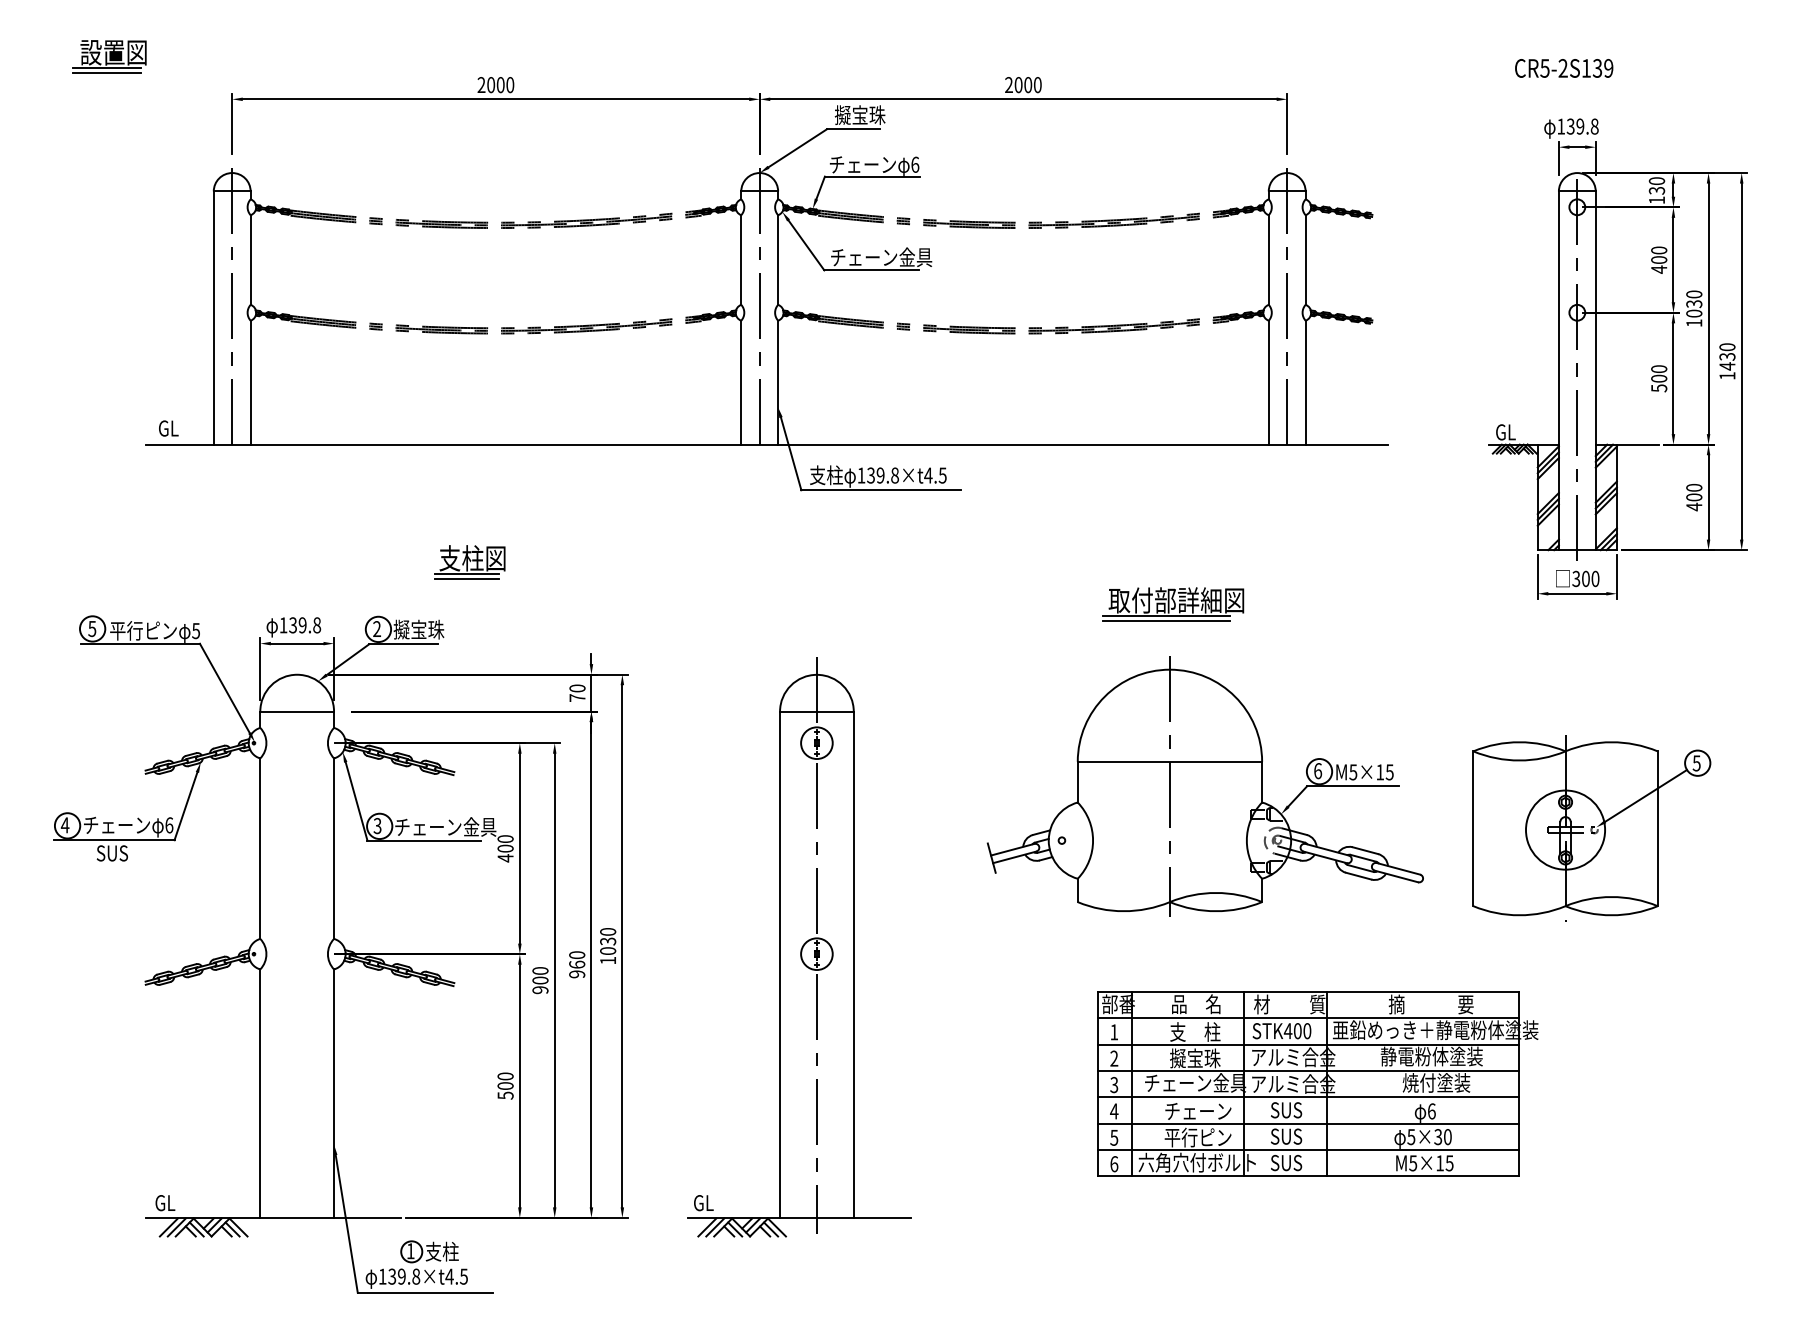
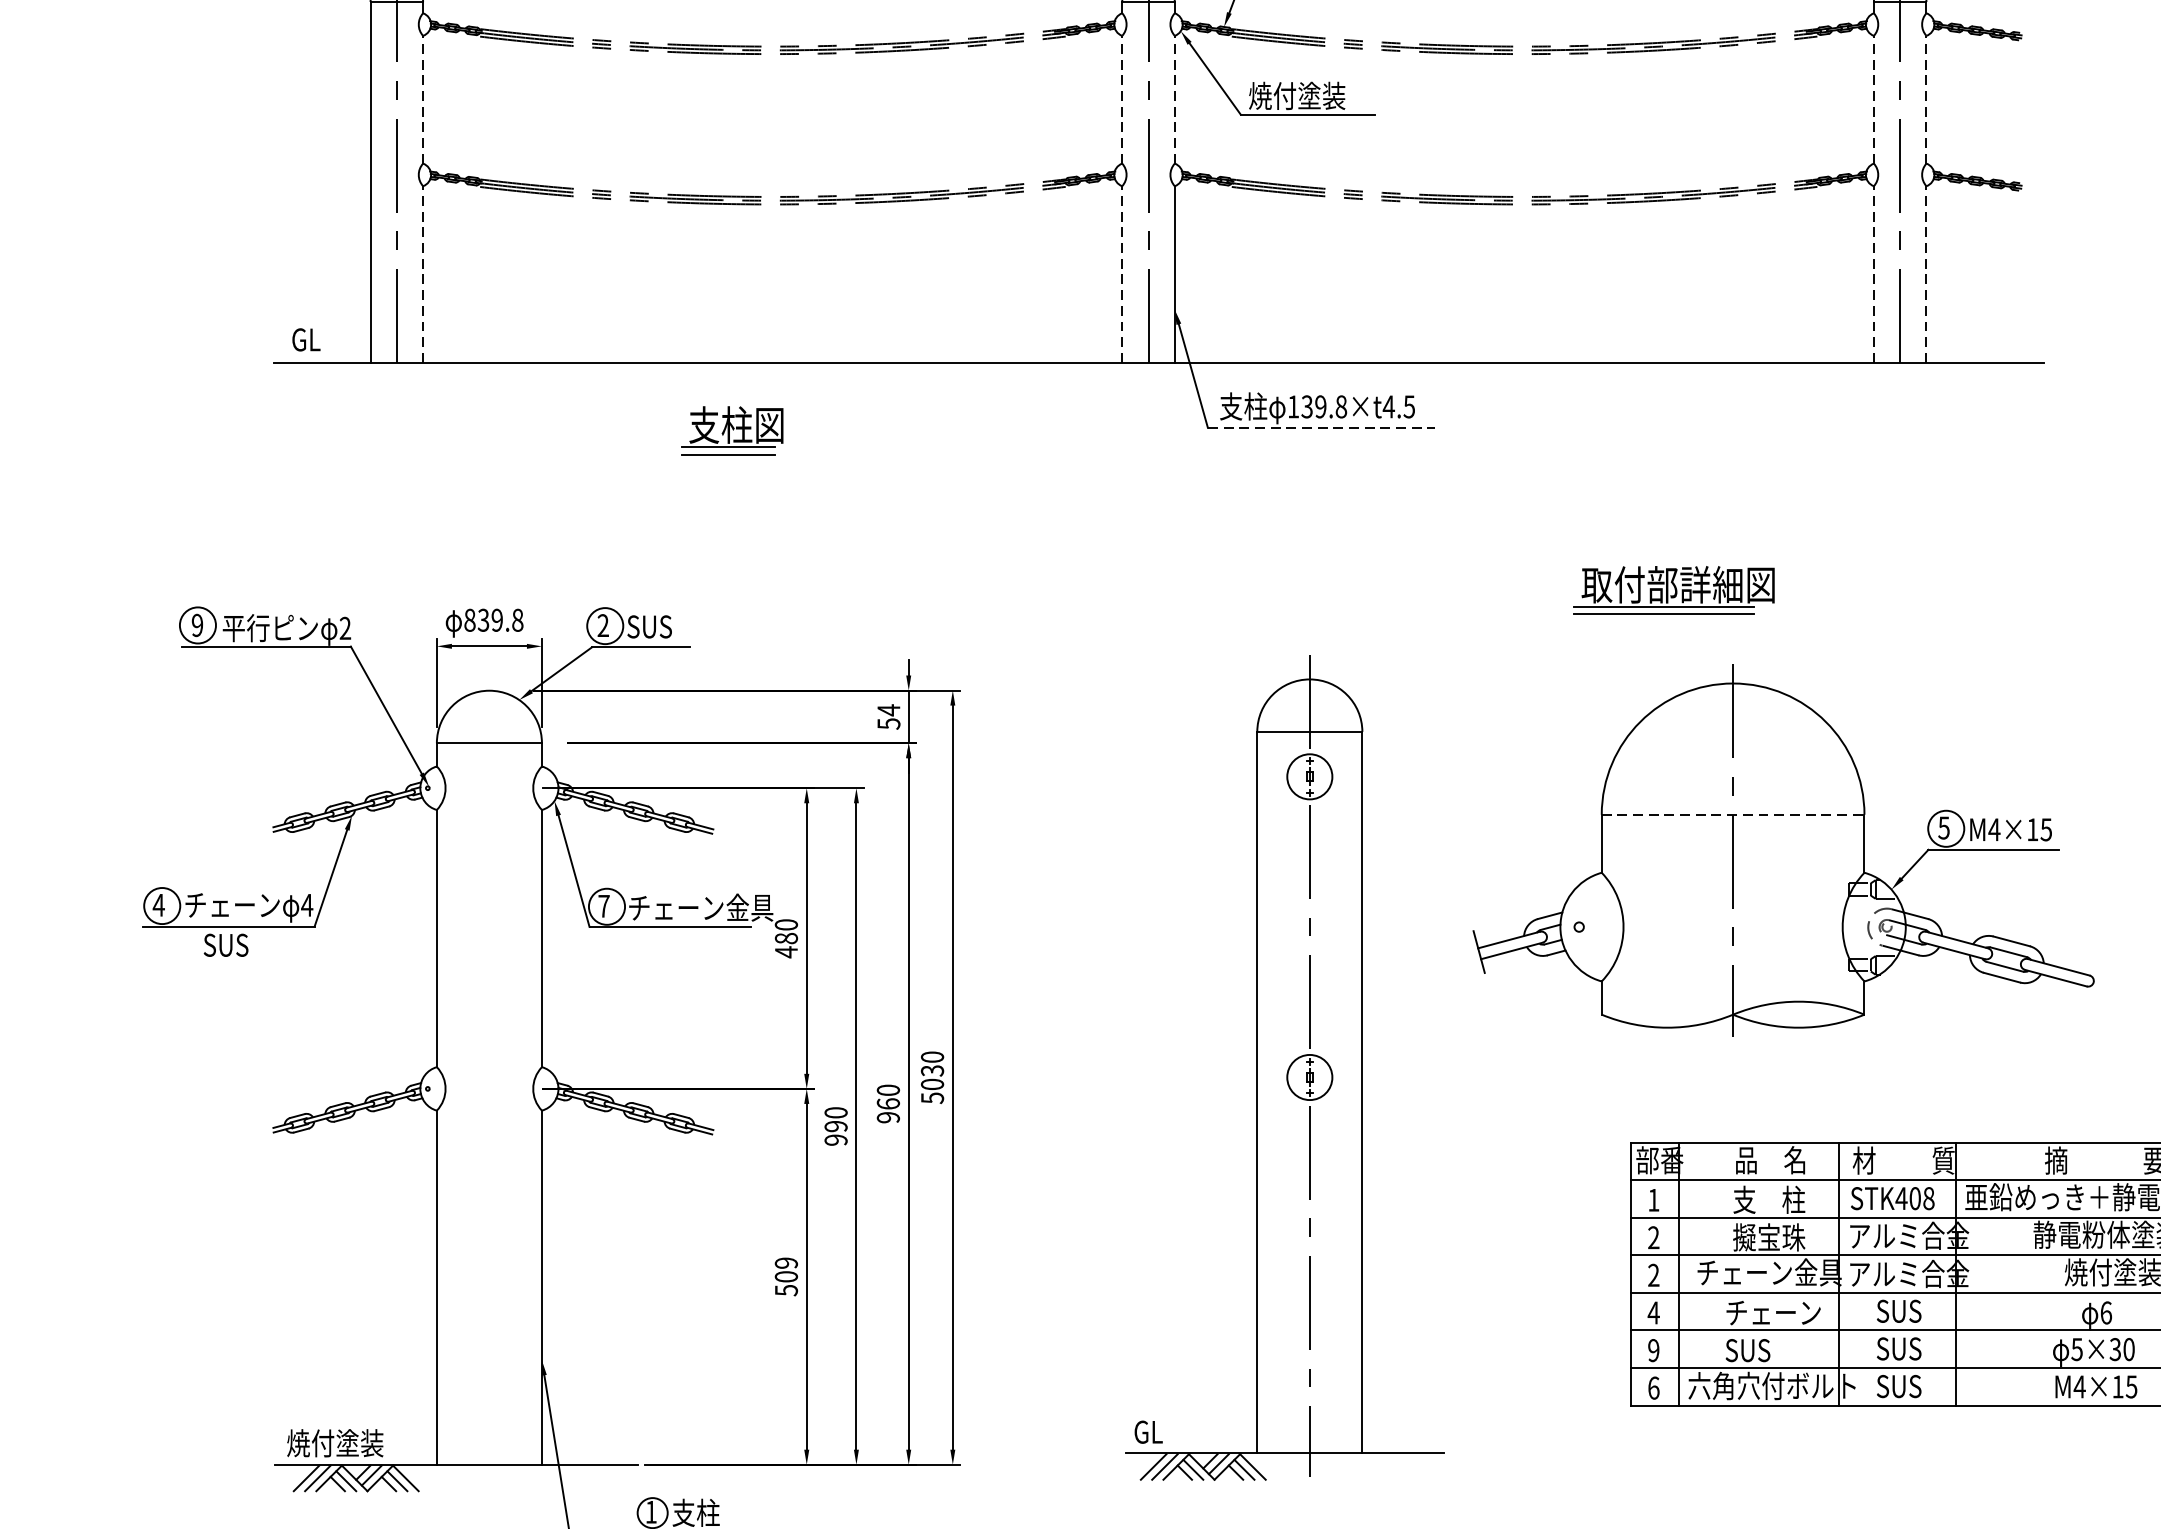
text: (881, 257) -> (1322, 96), チェーン金具 -> 焼付塗装
line: (250, 260) -> (422, 100), solid -> dashed
line: (741, 260) -> (1122, 100), solid -> dashed
line: (778, 260) -> (1175, 100), solid -> dashed
line: (1268, 260) -> (1873, 100), solid -> dashed
line: (1305, 260) -> (1926, 100), solid -> dashed
line: (250, 382) -> (422, 274), solid -> dashed
line: (741, 382) -> (1122, 274), solid -> dashed
line: (1268, 382) -> (1873, 274), solid -> dashed
line: (1305, 382) -> (1926, 274), solid -> dashed
line: (881, 490) -> (1322, 428), solid -> dashed
part: (469, 562) -> (732, 431), moved
part: (1173, 604) -> (1674, 590), moved
text: (283, 625) -> (469, 620), 139.8 -> 839.8
text: (92, 628) -> (197, 624), 5 -> 9
text: (418, 629) -> (662, 626), 擬宝珠 -> SUS
text: (196, 631) -> (345, 629), 5 -> 2
text: (577, 693) -> (888, 717), 70 -> 54
line: (1170, 761) -> (1733, 814), solid -> dashed
text: (1318, 771) -> (1944, 828), 6 -> 5
text: (1353, 772) -> (1994, 830), M5×15 -> M4×15
text: (169, 825) -> (307, 905), 6 -> 4
text: (377, 825) -> (603, 905), 3 -> 7
text: (505, 848) -> (786, 938), 400 -> 480
part: (799, 947) -> (1285, 1067), moved
text: (608, 960) -> (933, 1097), 1030 -> 5030
text: (540, 980) -> (836, 1126), 900 -> 990
text: (1307, 1030) -> (1929, 1197), STK400 -> STK408
text: (505, 1076) -> (786, 1263), 500 -> 509
text: (1114, 1085) -> (1654, 1276), 3 -> 2
text: (1114, 1137) -> (1654, 1350), 5 -> 9
text: (1197, 1137) -> (1772, 1350), 平行ピン -> SUS
text: (1412, 1163) -> (2078, 1387), M5×15 -> M4×15
text: (188, 1202) -> (334, 1442), GL -> 焼付塗装

